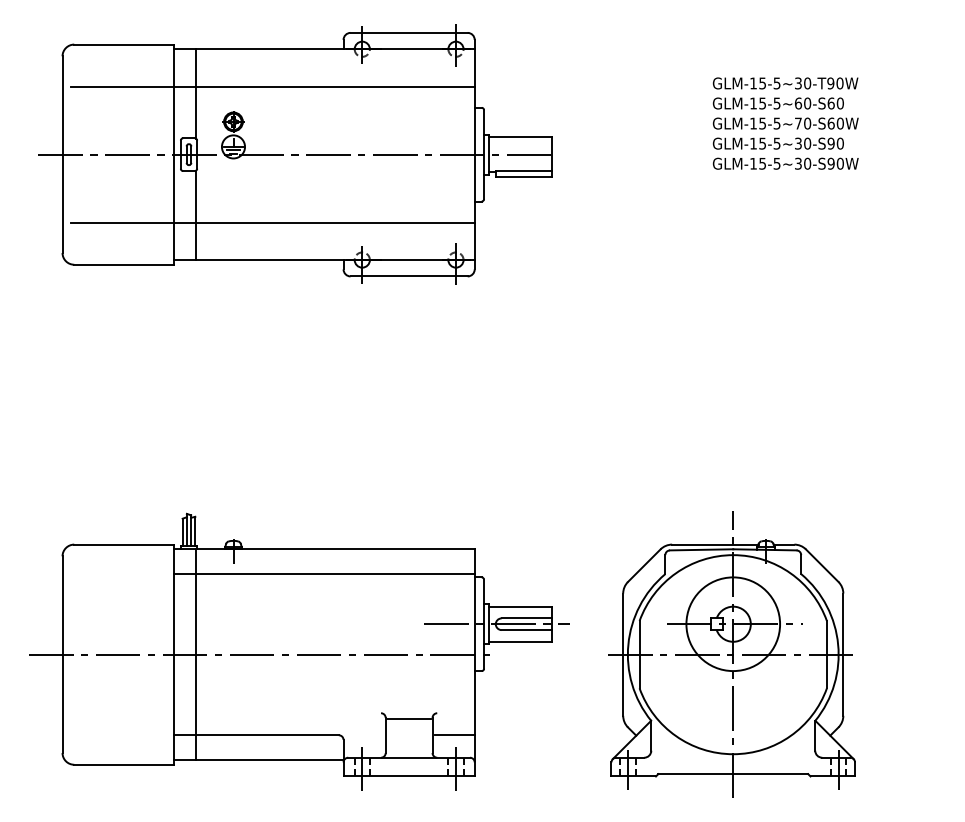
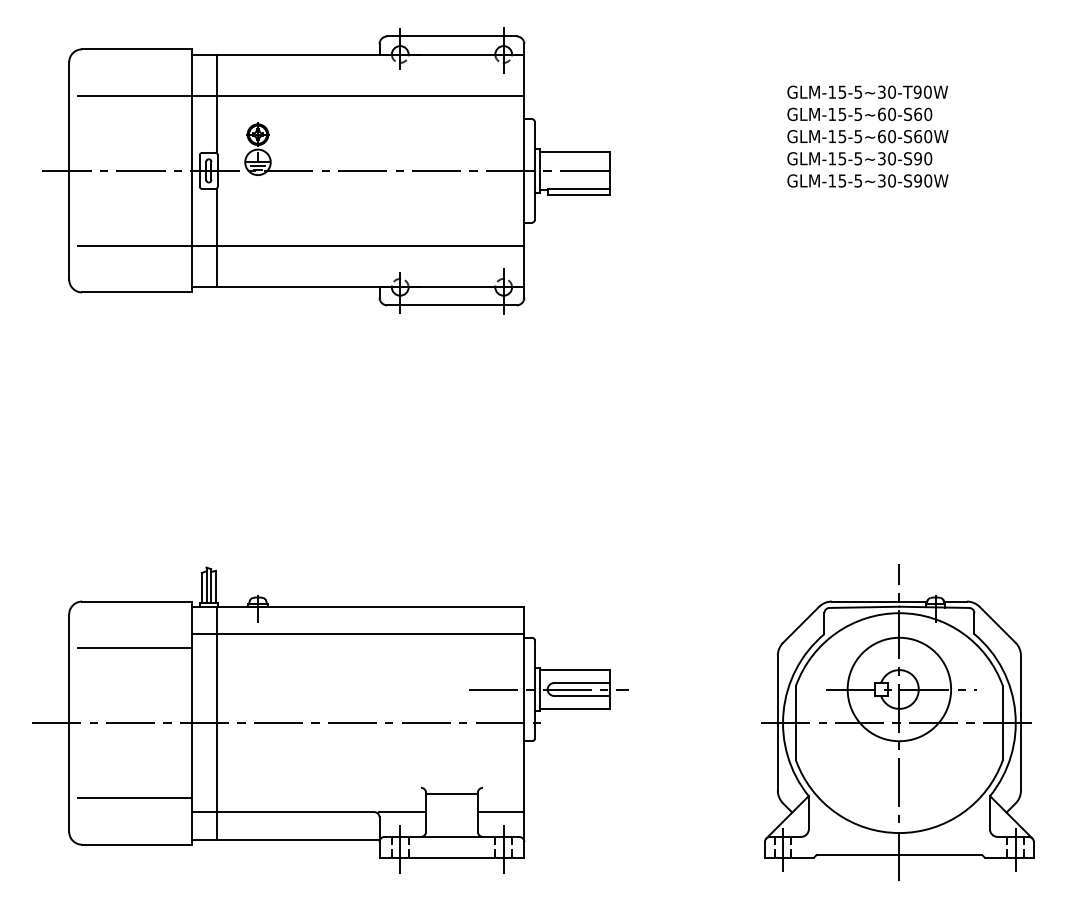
text: (798, 123) -> (881, 136), GLM-15-5~70-S60W -> GLM-15-5~60-S60W
line: (121, 586) -> (134, 647), added
part: (731, 654) -> (897, 722), moved
line: (121, 722) -> (134, 798), added
line: (363, 735) -> (401, 812), added

